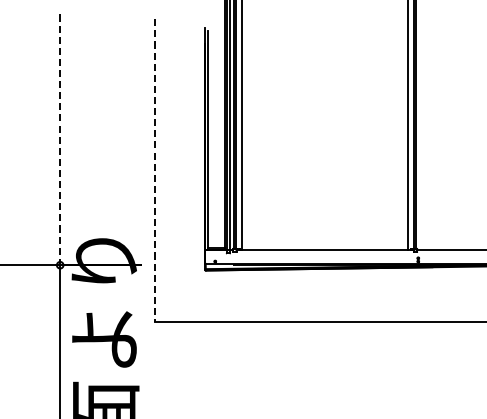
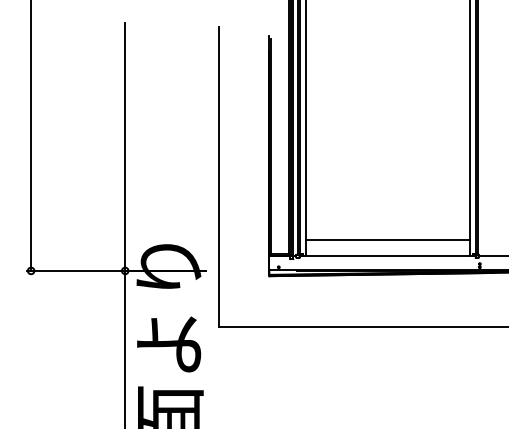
line: (60, 140) -> (125, 147), dashed -> solid
line: (155, 170) -> (219, 177), dashed -> solid
line: (325, 234) -> (387, 240), added

